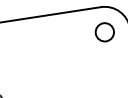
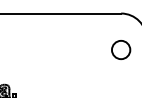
circle: (105, 31) -> (121, 49), moved

